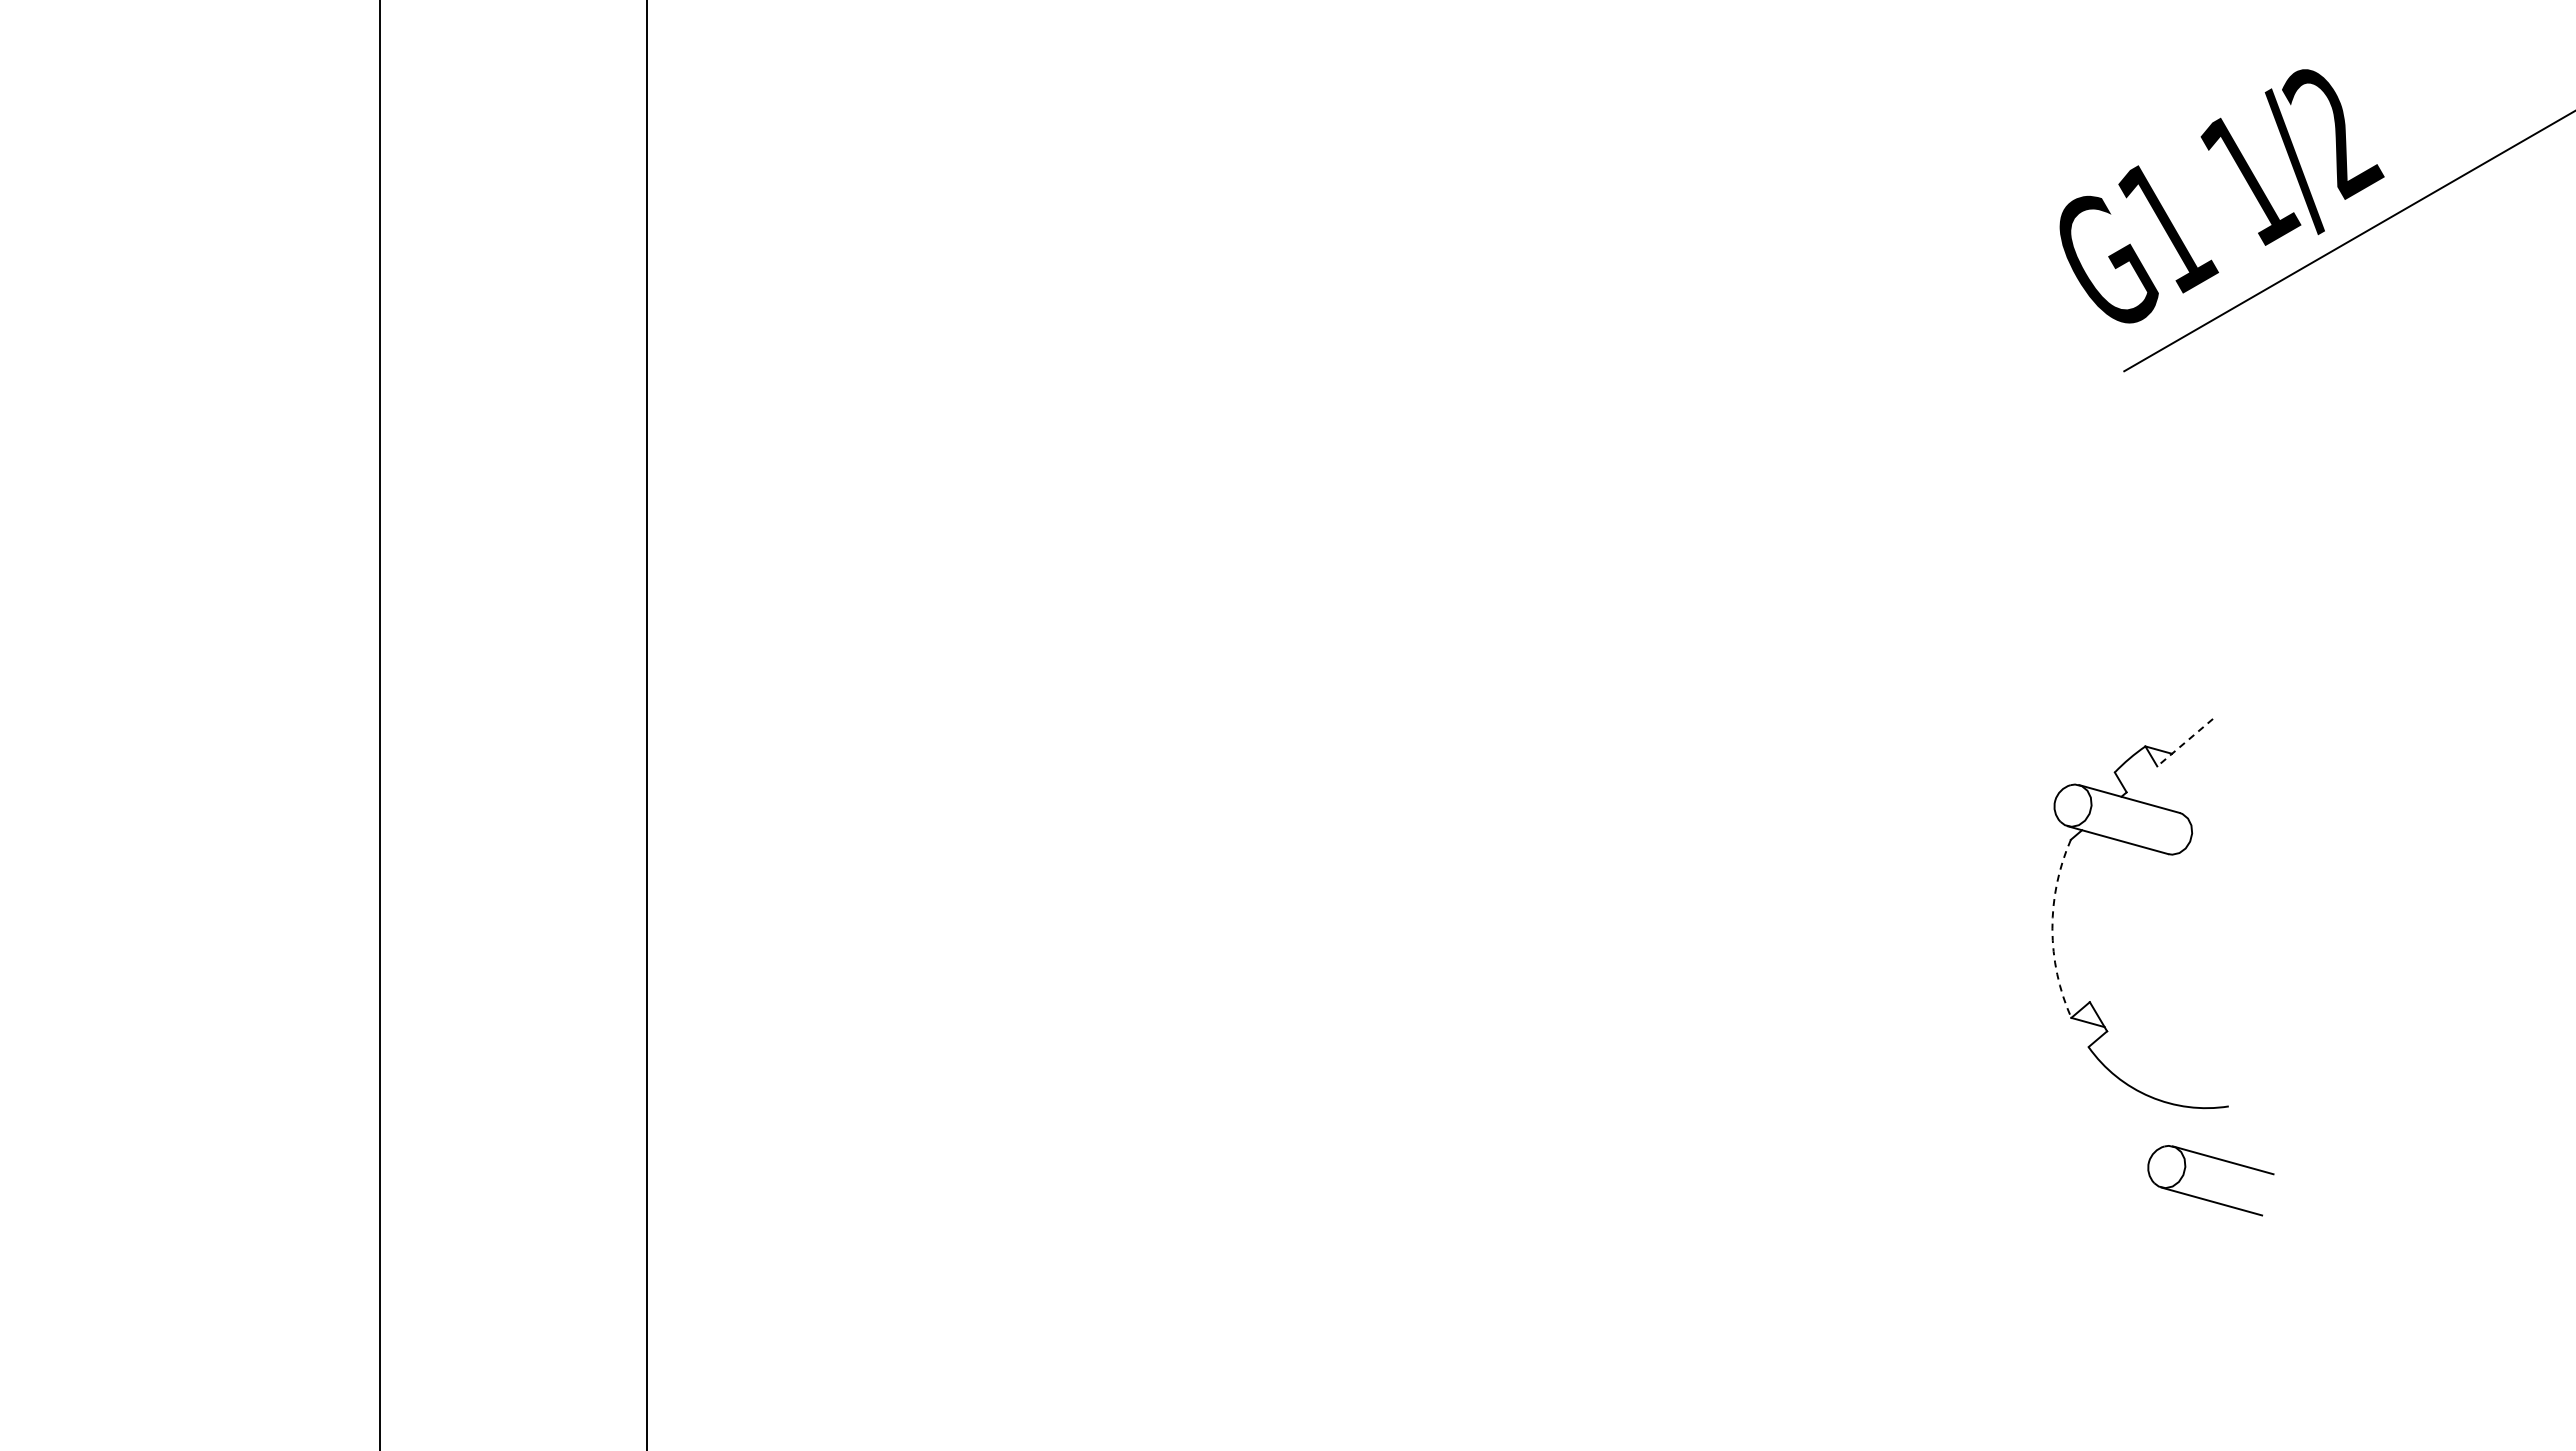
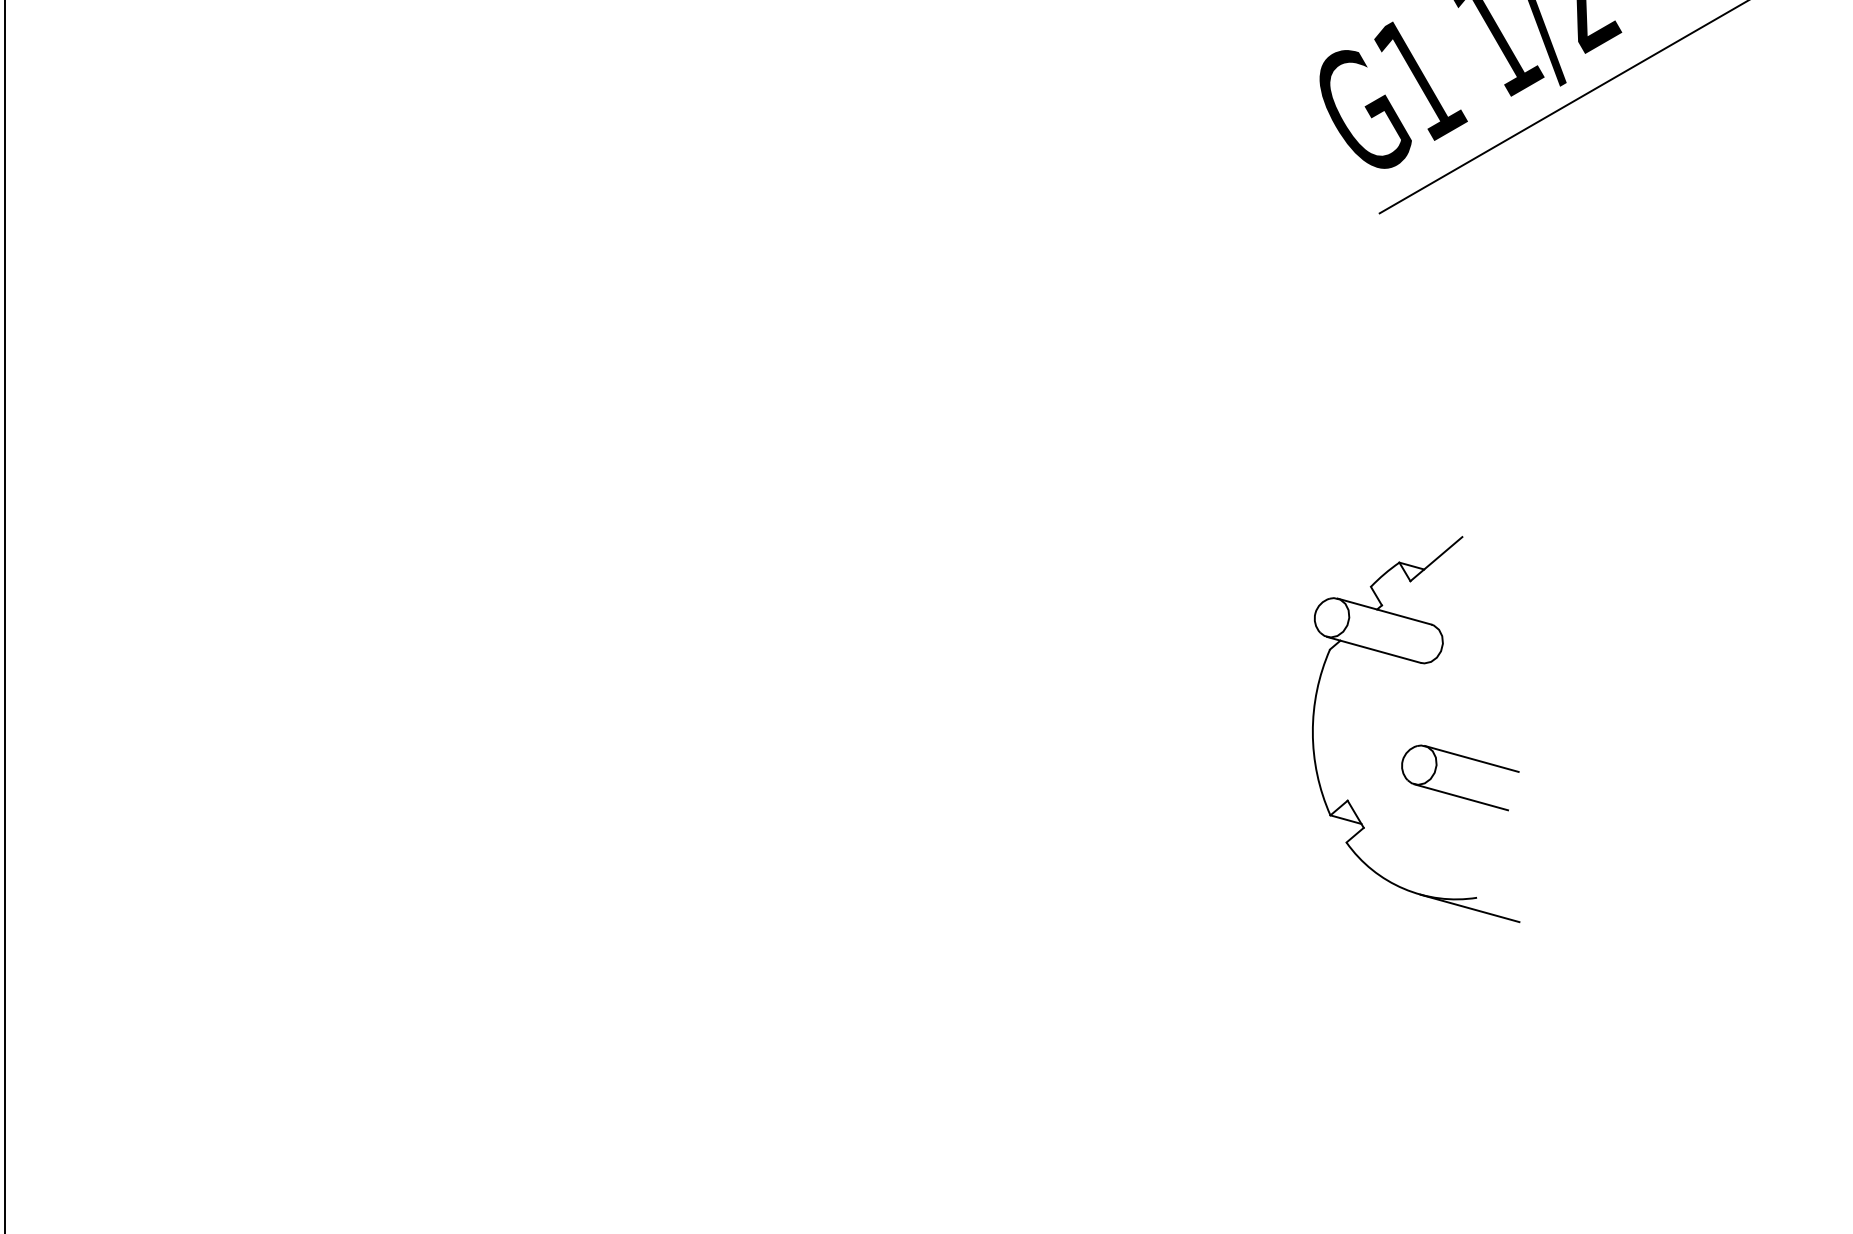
line: (2185, 742) -> (1436, 558), dashed -> solid
arc: (2052, 928) -> (1312, 732), dashed -> solid
line: (2221, 1117) -> (1470, 908), added
part: (2205, 1198) -> (1455, 794), moved

